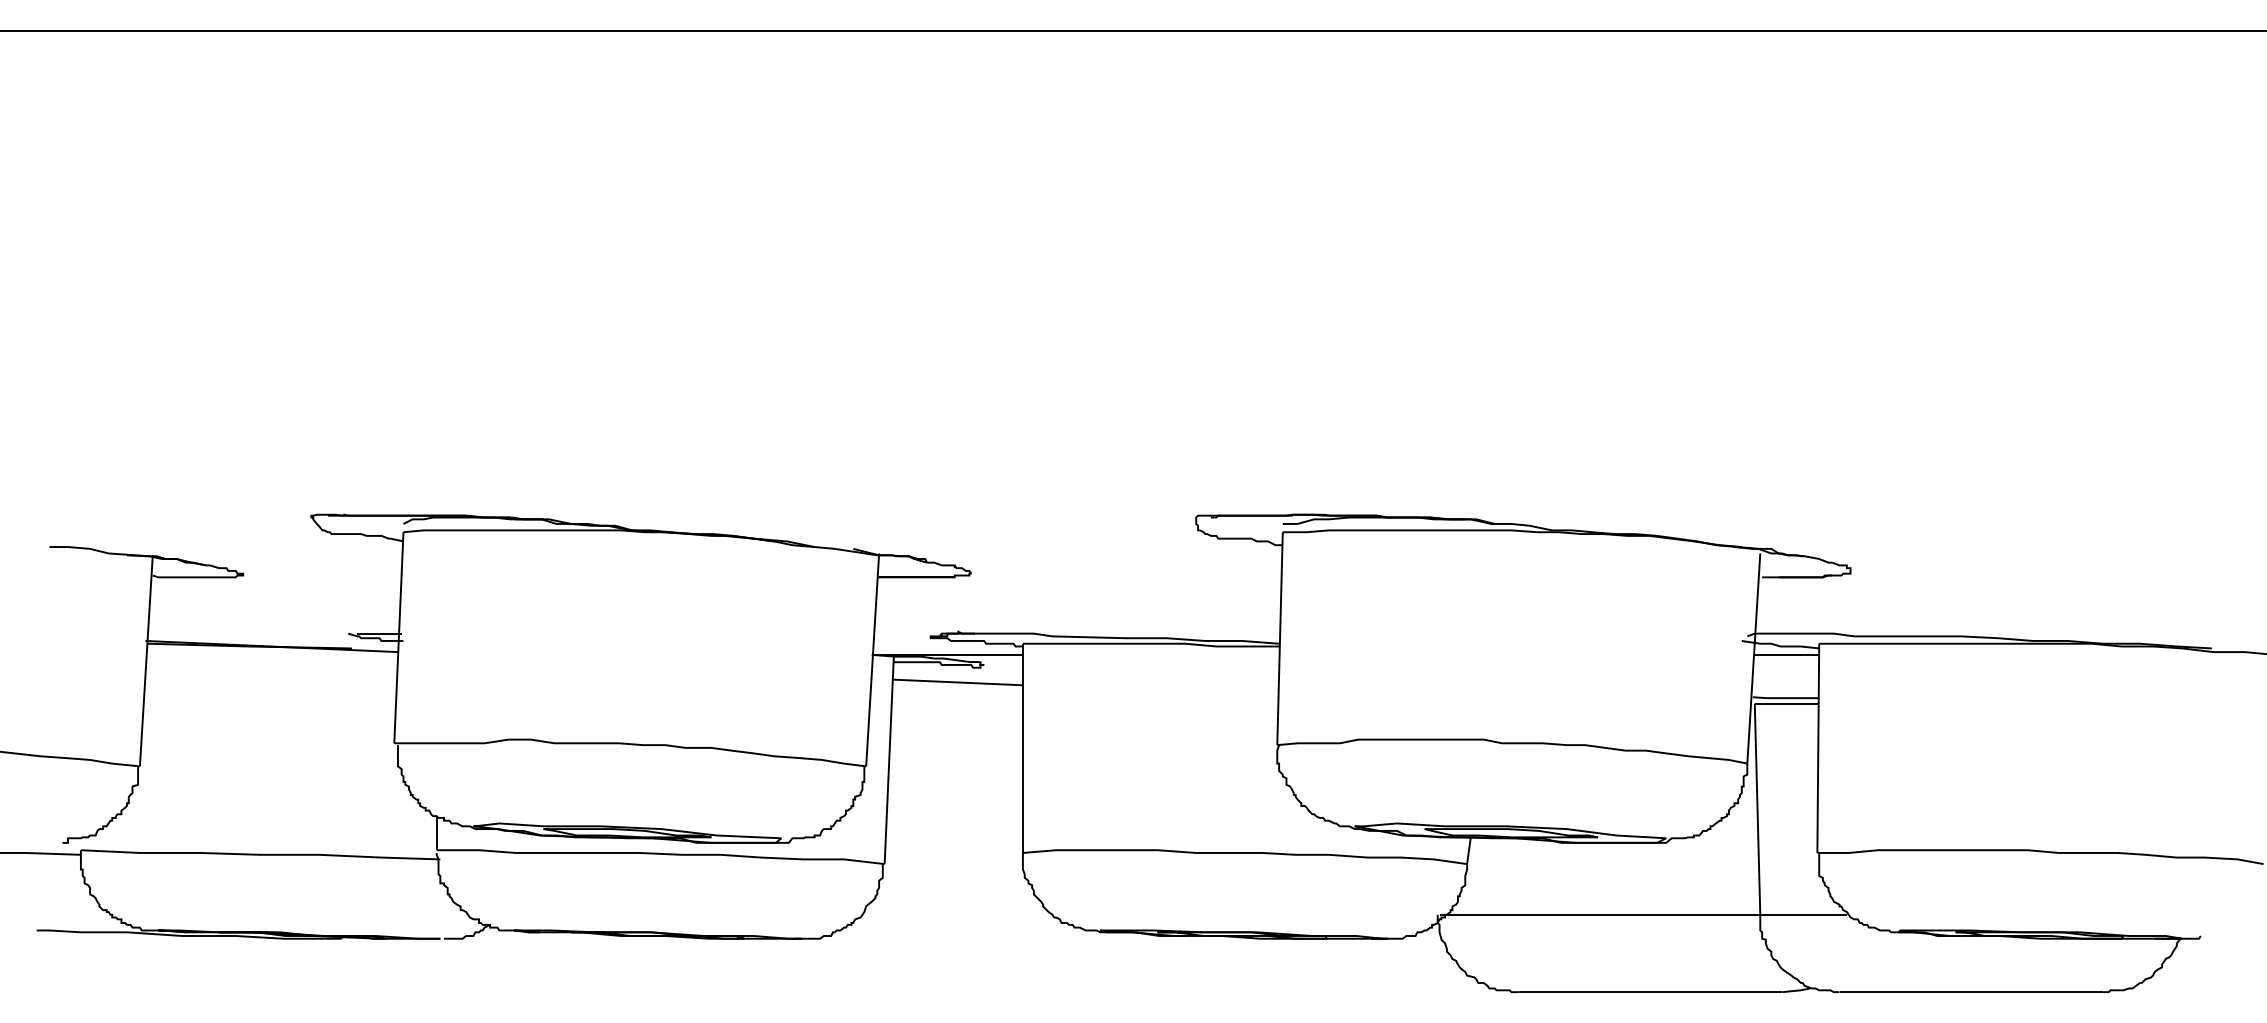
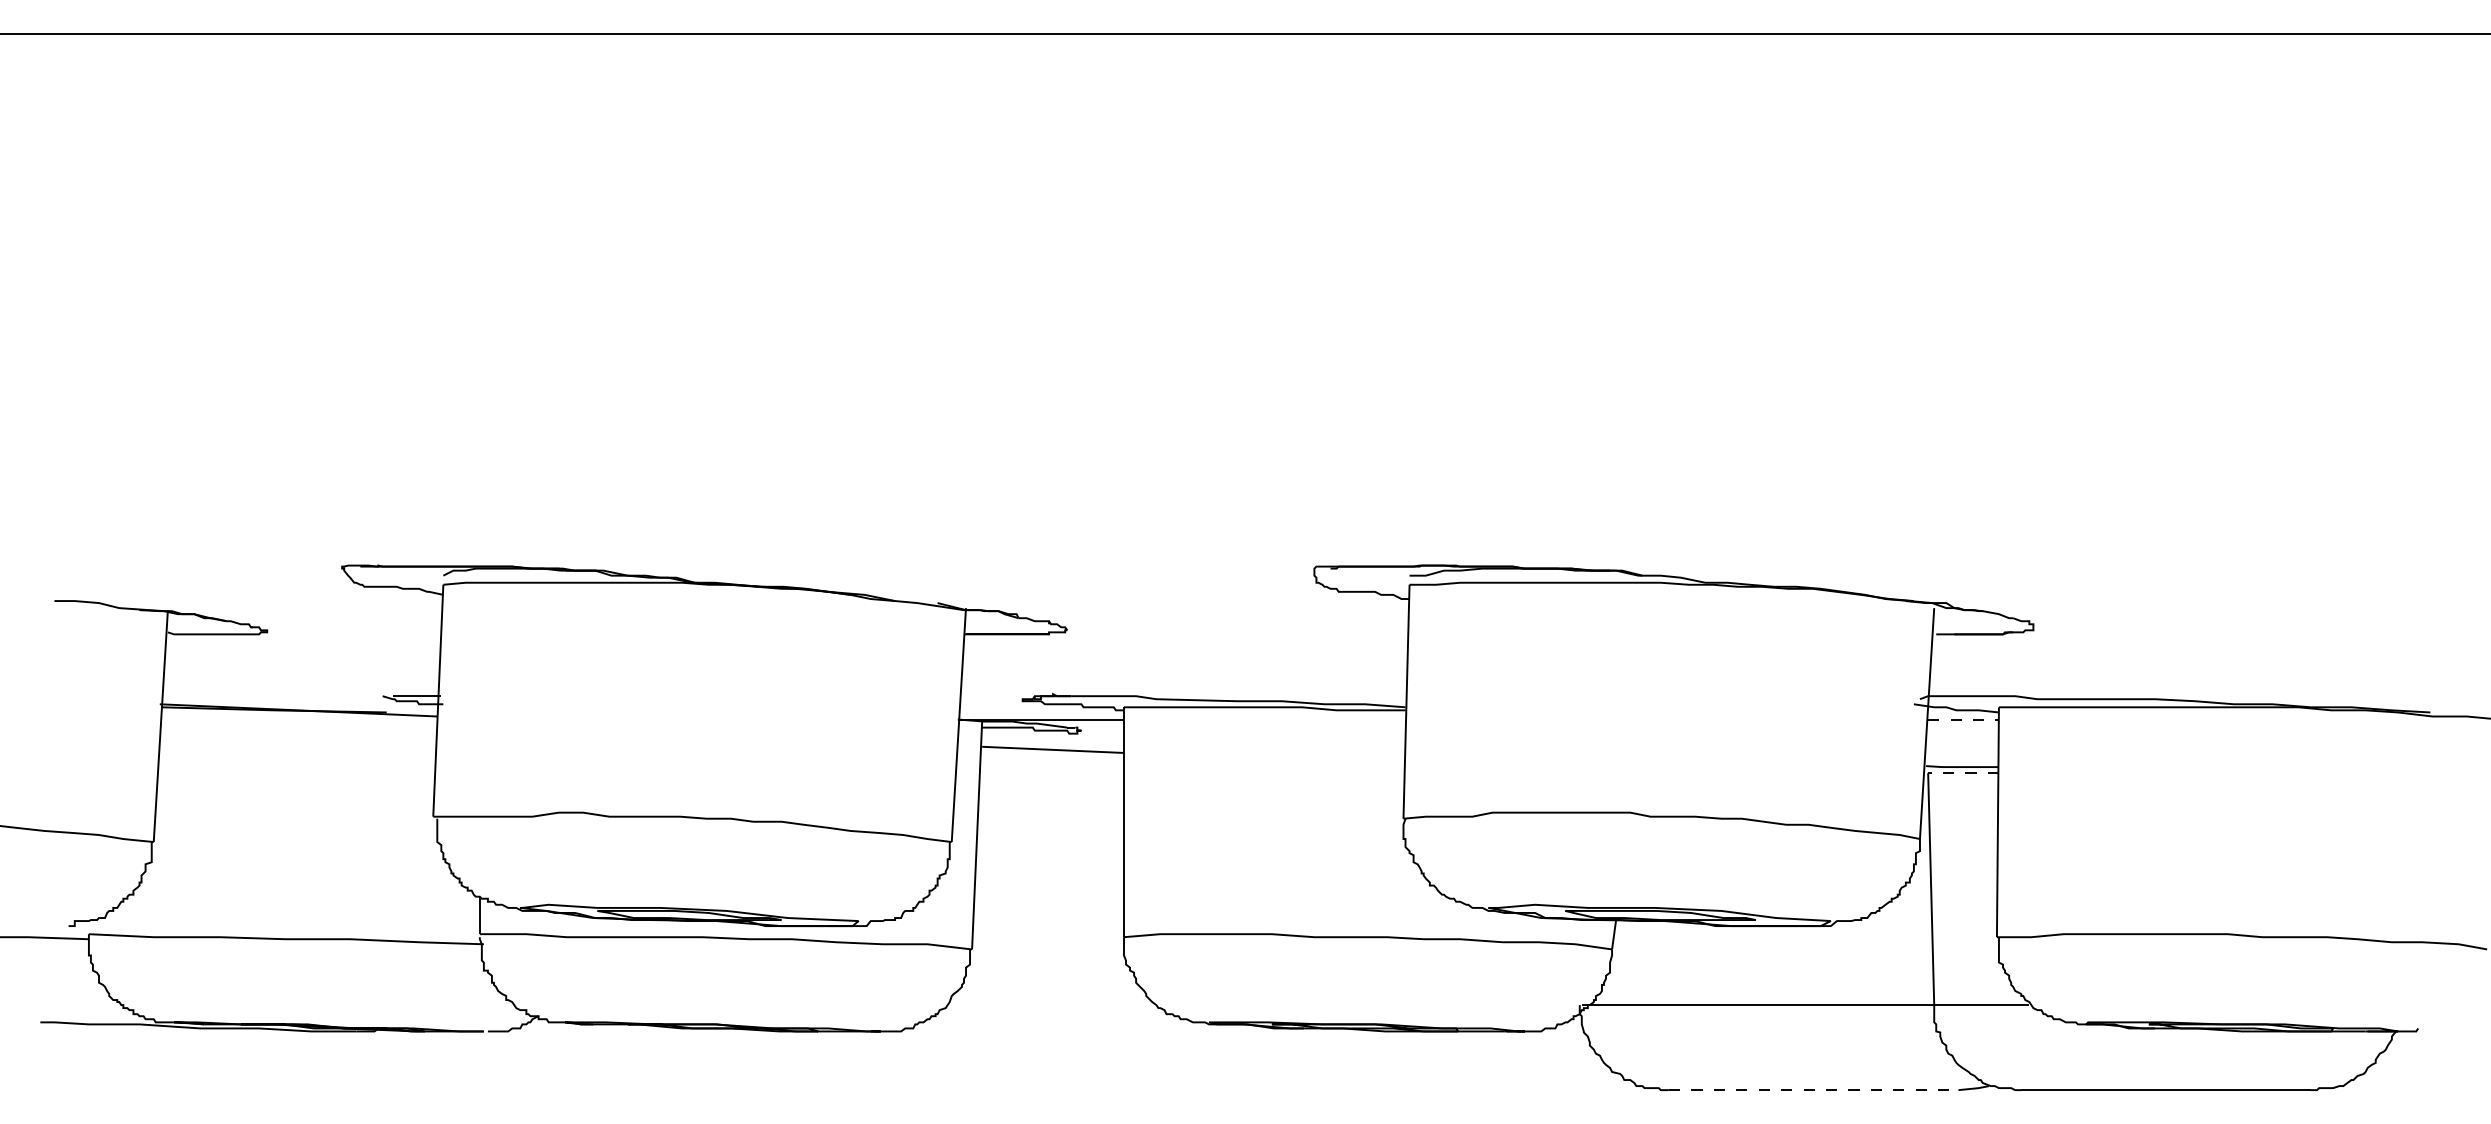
line: (1787, 654) -> (1964, 719), solid -> dashed
line: (1786, 703) -> (1963, 772), solid -> dashed
line: (1650, 992) -> (1813, 1090), solid -> dashed

